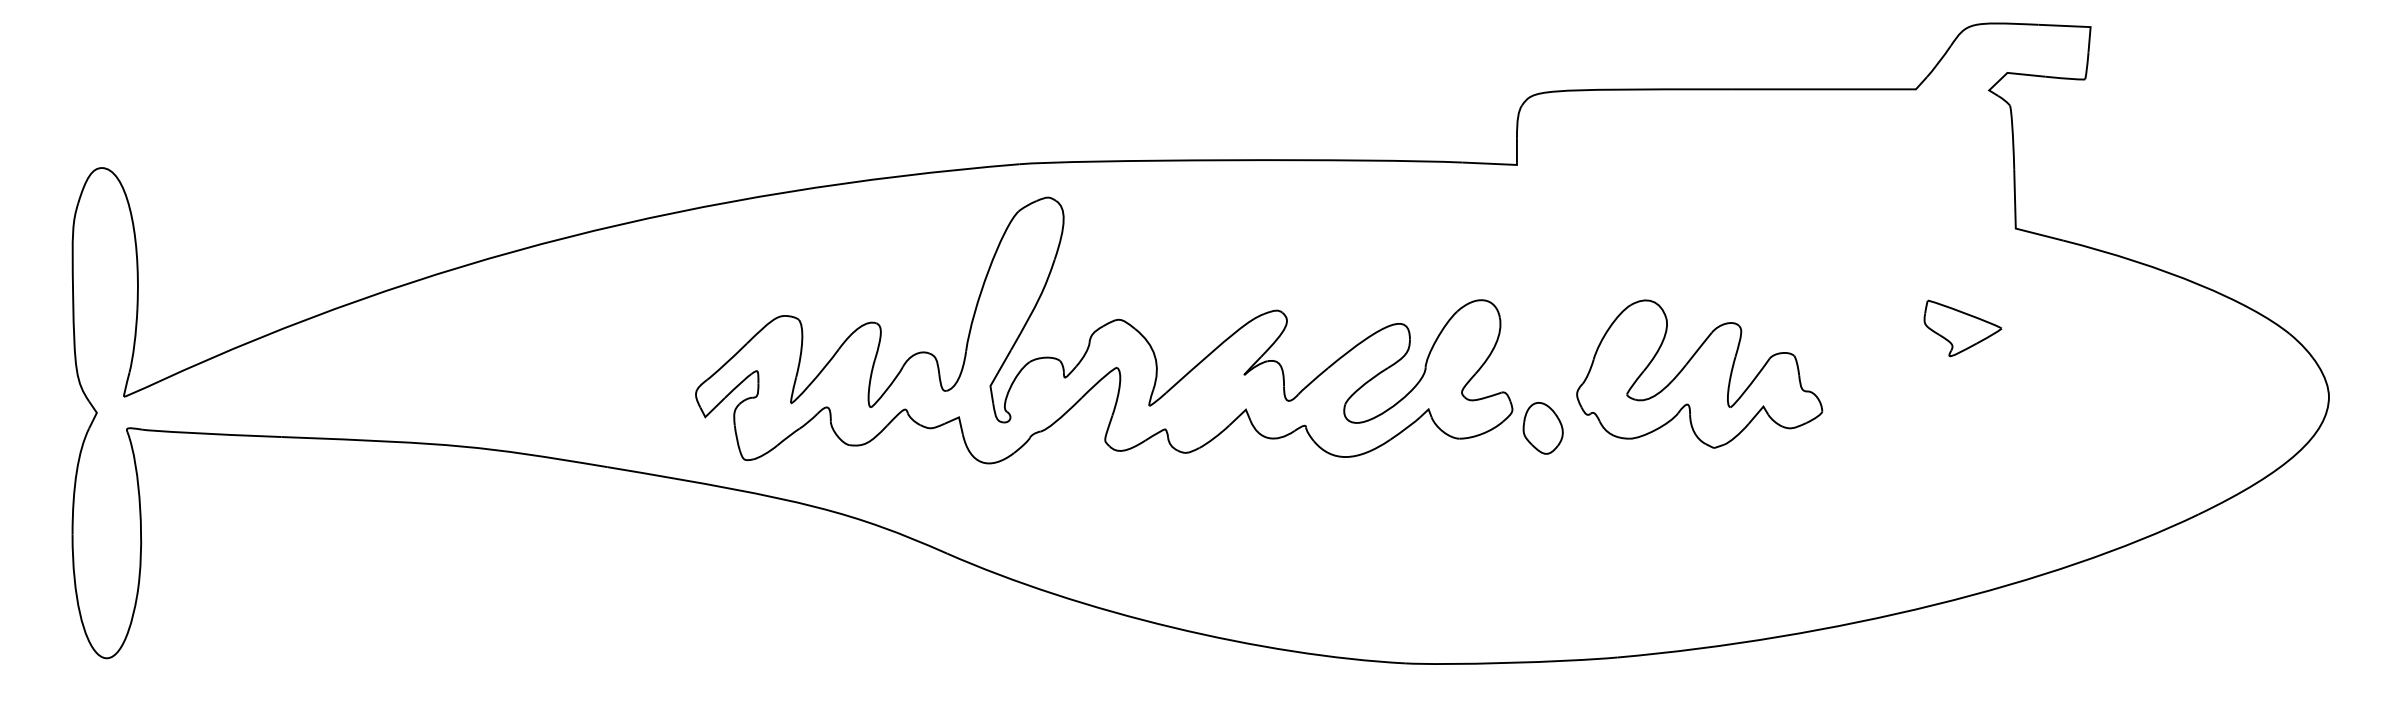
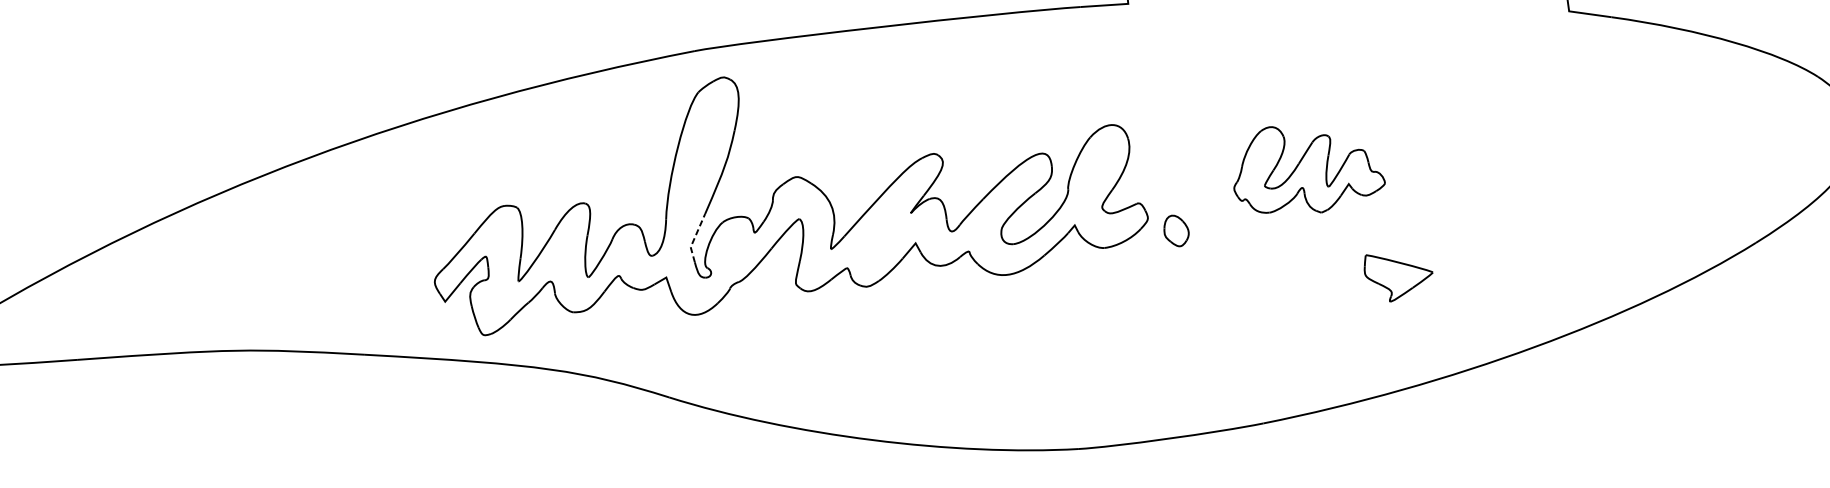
part: (1962, 328) -> (1398, 276), moved
part: (1699, 373) -> (1307, 168), size x0.7
line: (996, 375) -> (694, 237), solid -> dashed
part: (1542, 428) -> (1175, 231), size x0.7

